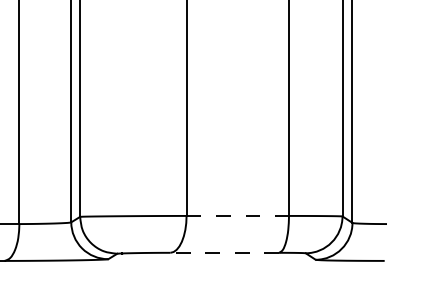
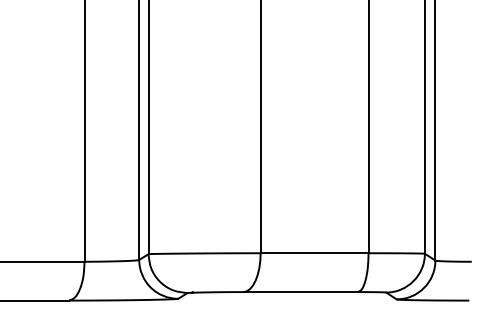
line: (237, 216) -> (314, 253), dashed -> solid
line: (224, 253) -> (300, 292), dashed -> solid

